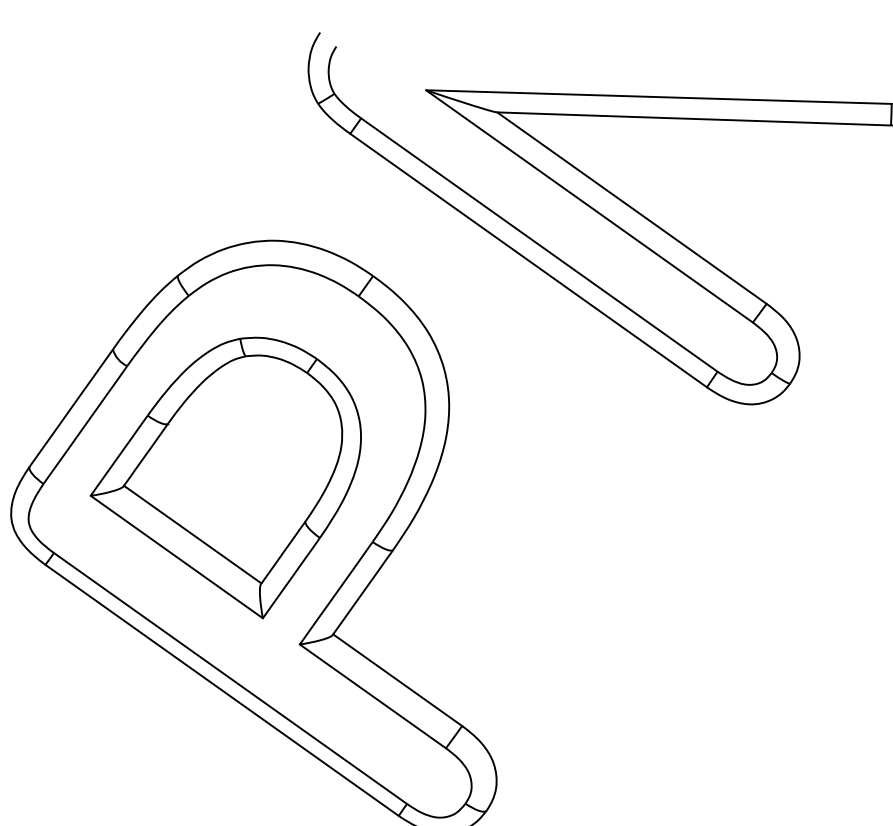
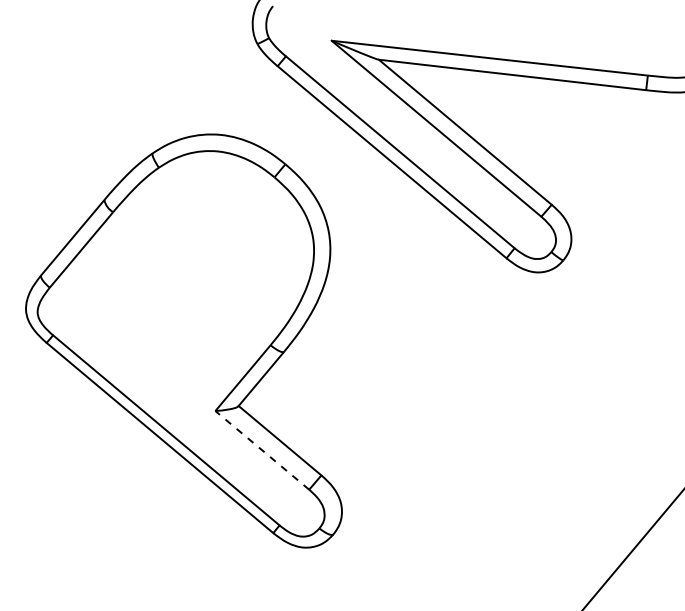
part: (226, 480) -> (174, 295), removed
line: (371, 696) -> (261, 450), solid -> dashed

